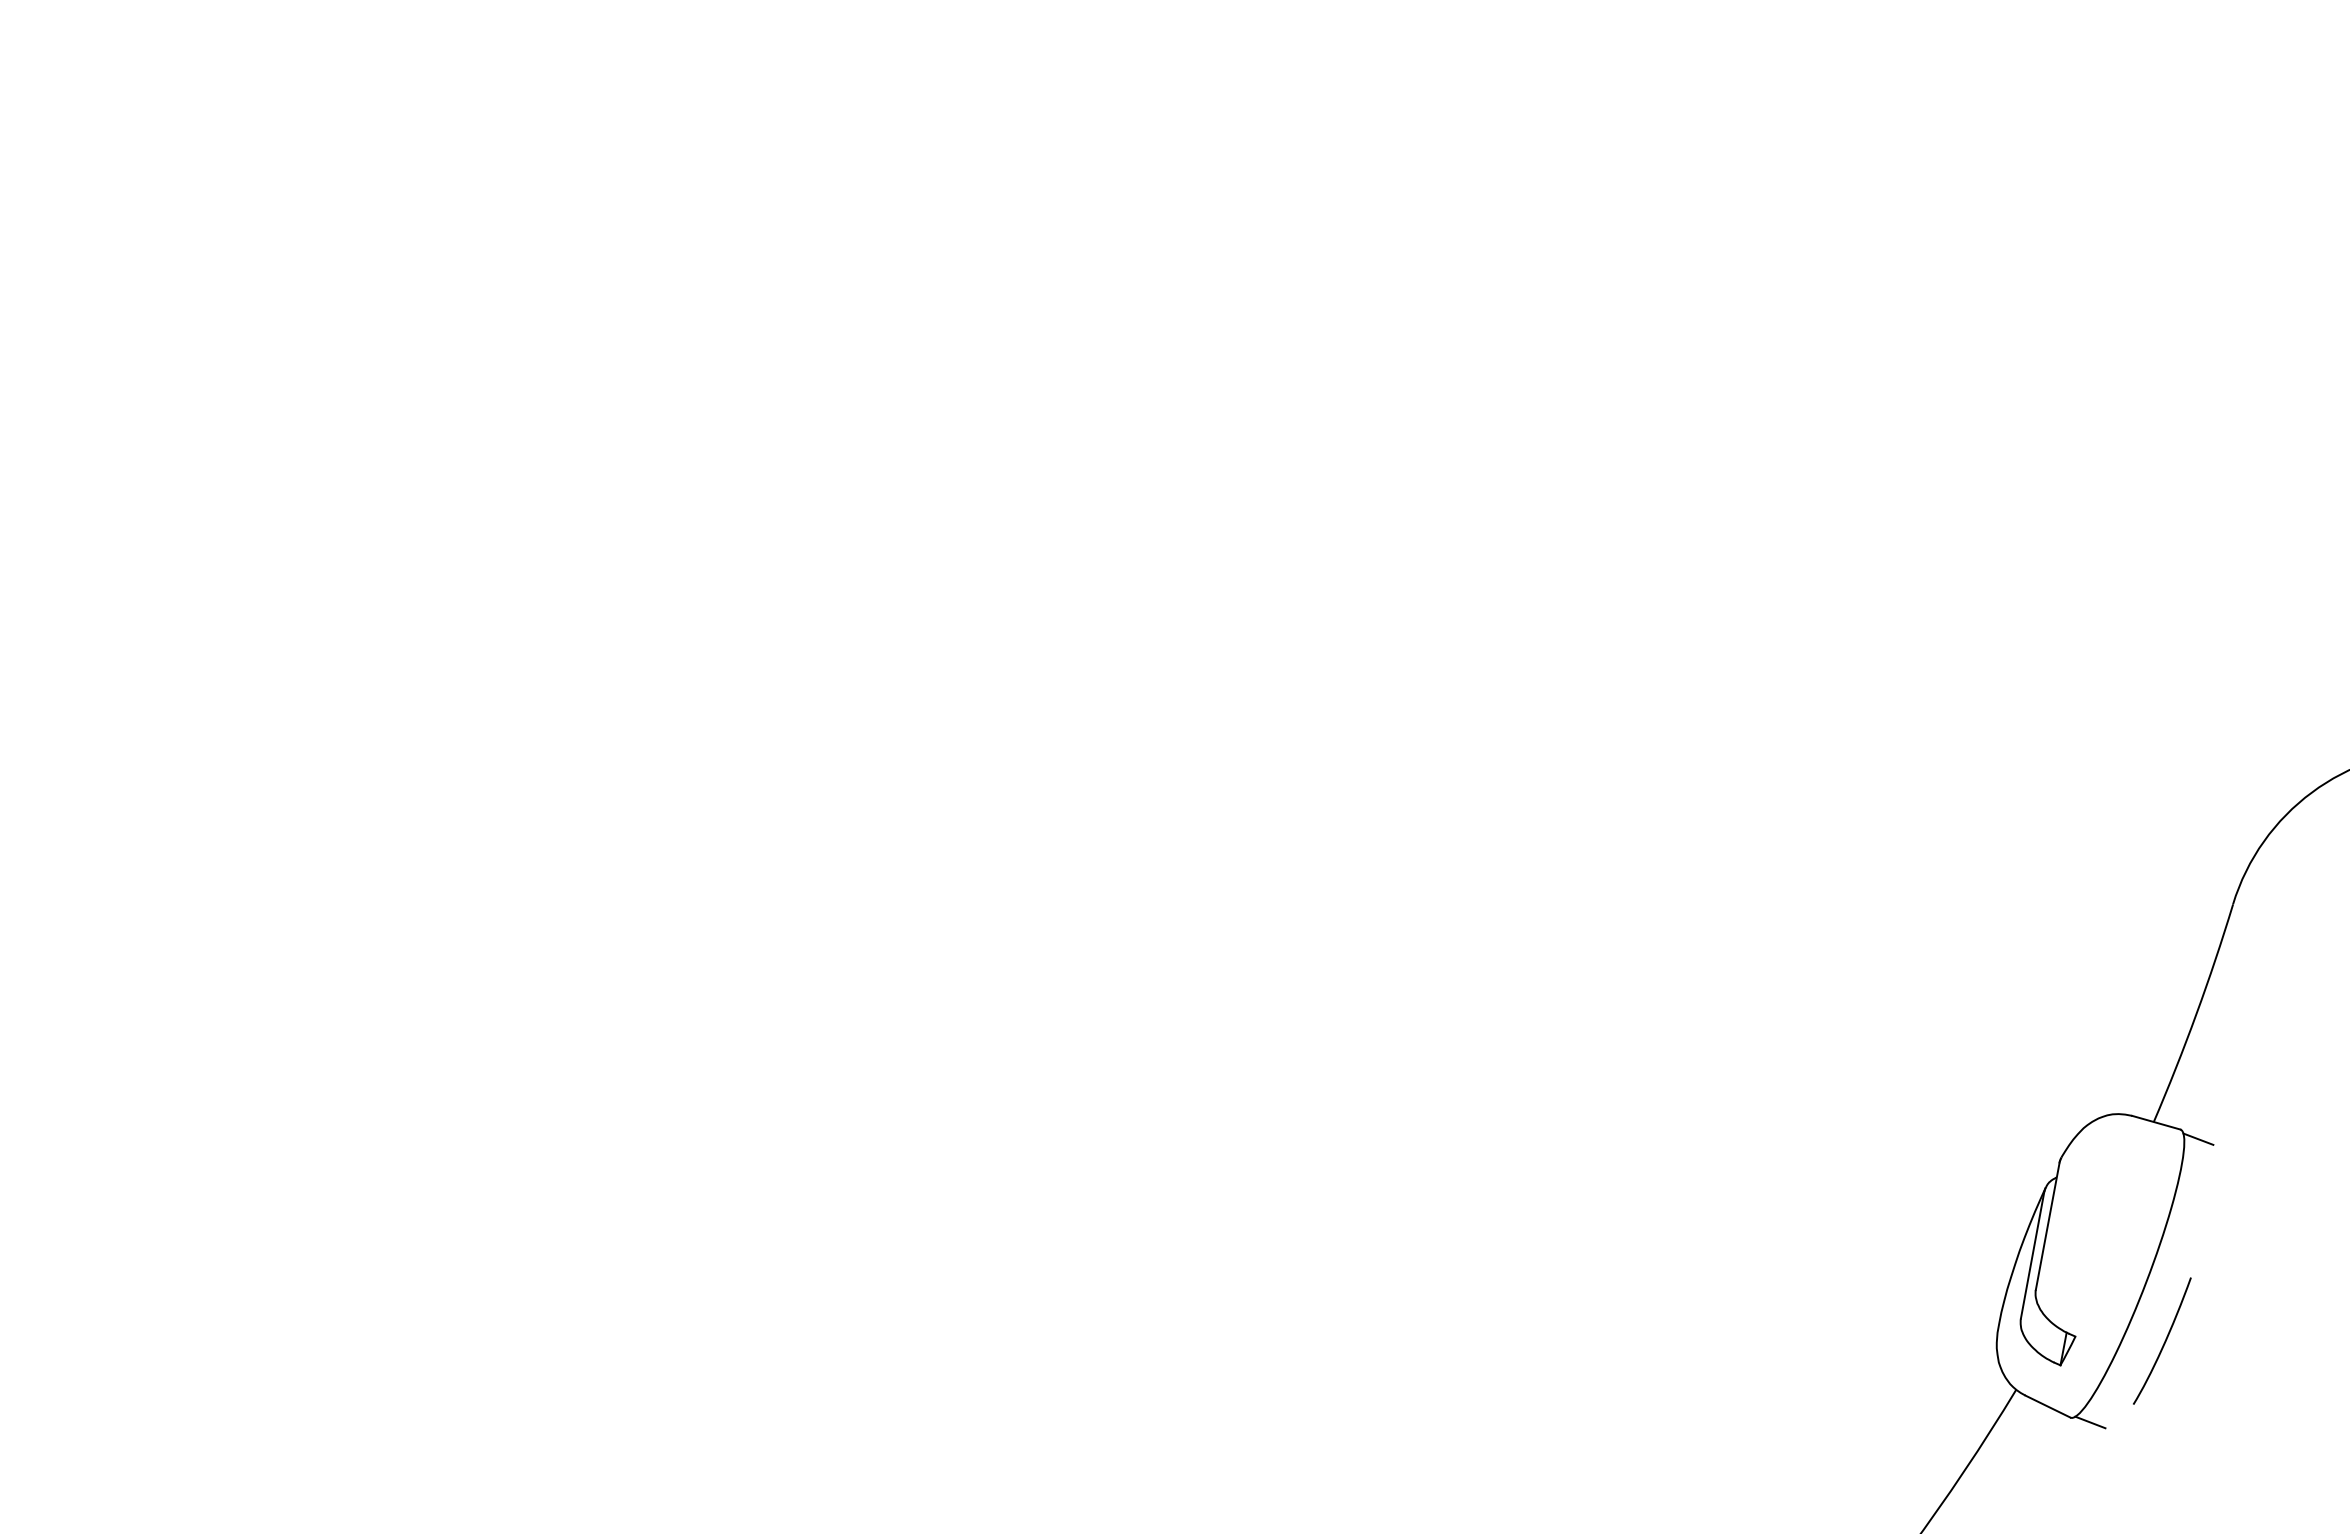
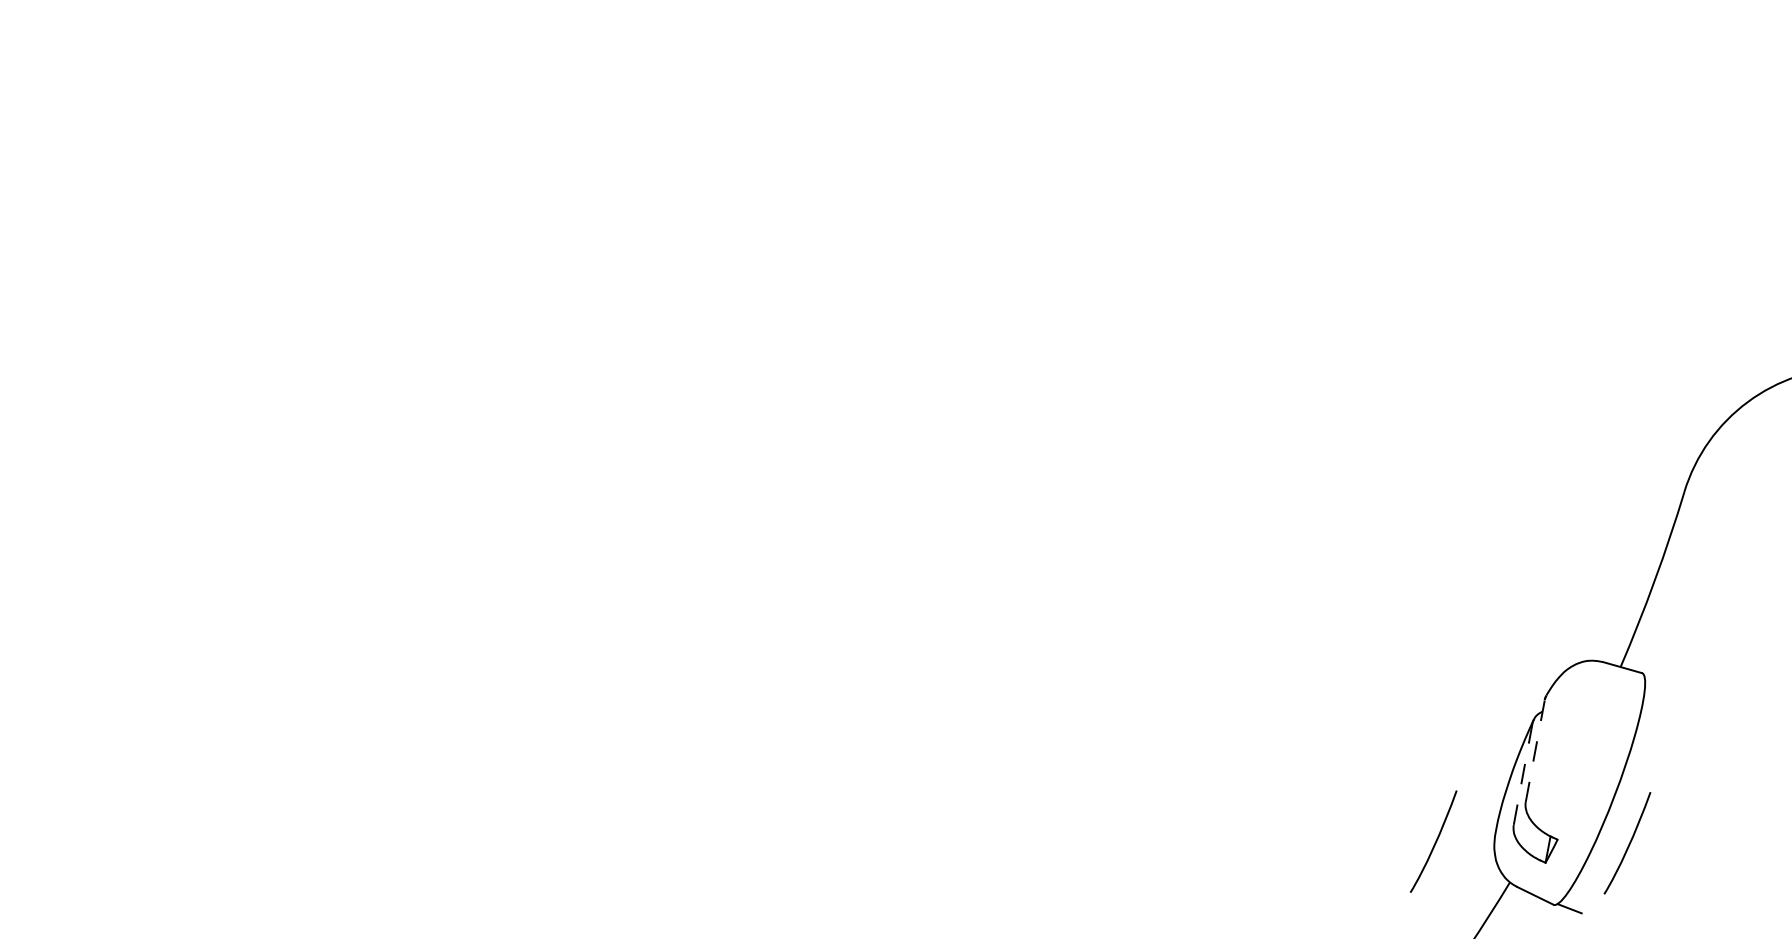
line: (2198, 1138) -> (1656, 680), removed
line: (2047, 1226) -> (1535, 751), solid -> dashed
line: (2032, 1255) -> (1523, 774), solid -> dashed
curve: (1923, 1338) -> (1435, 841), added

